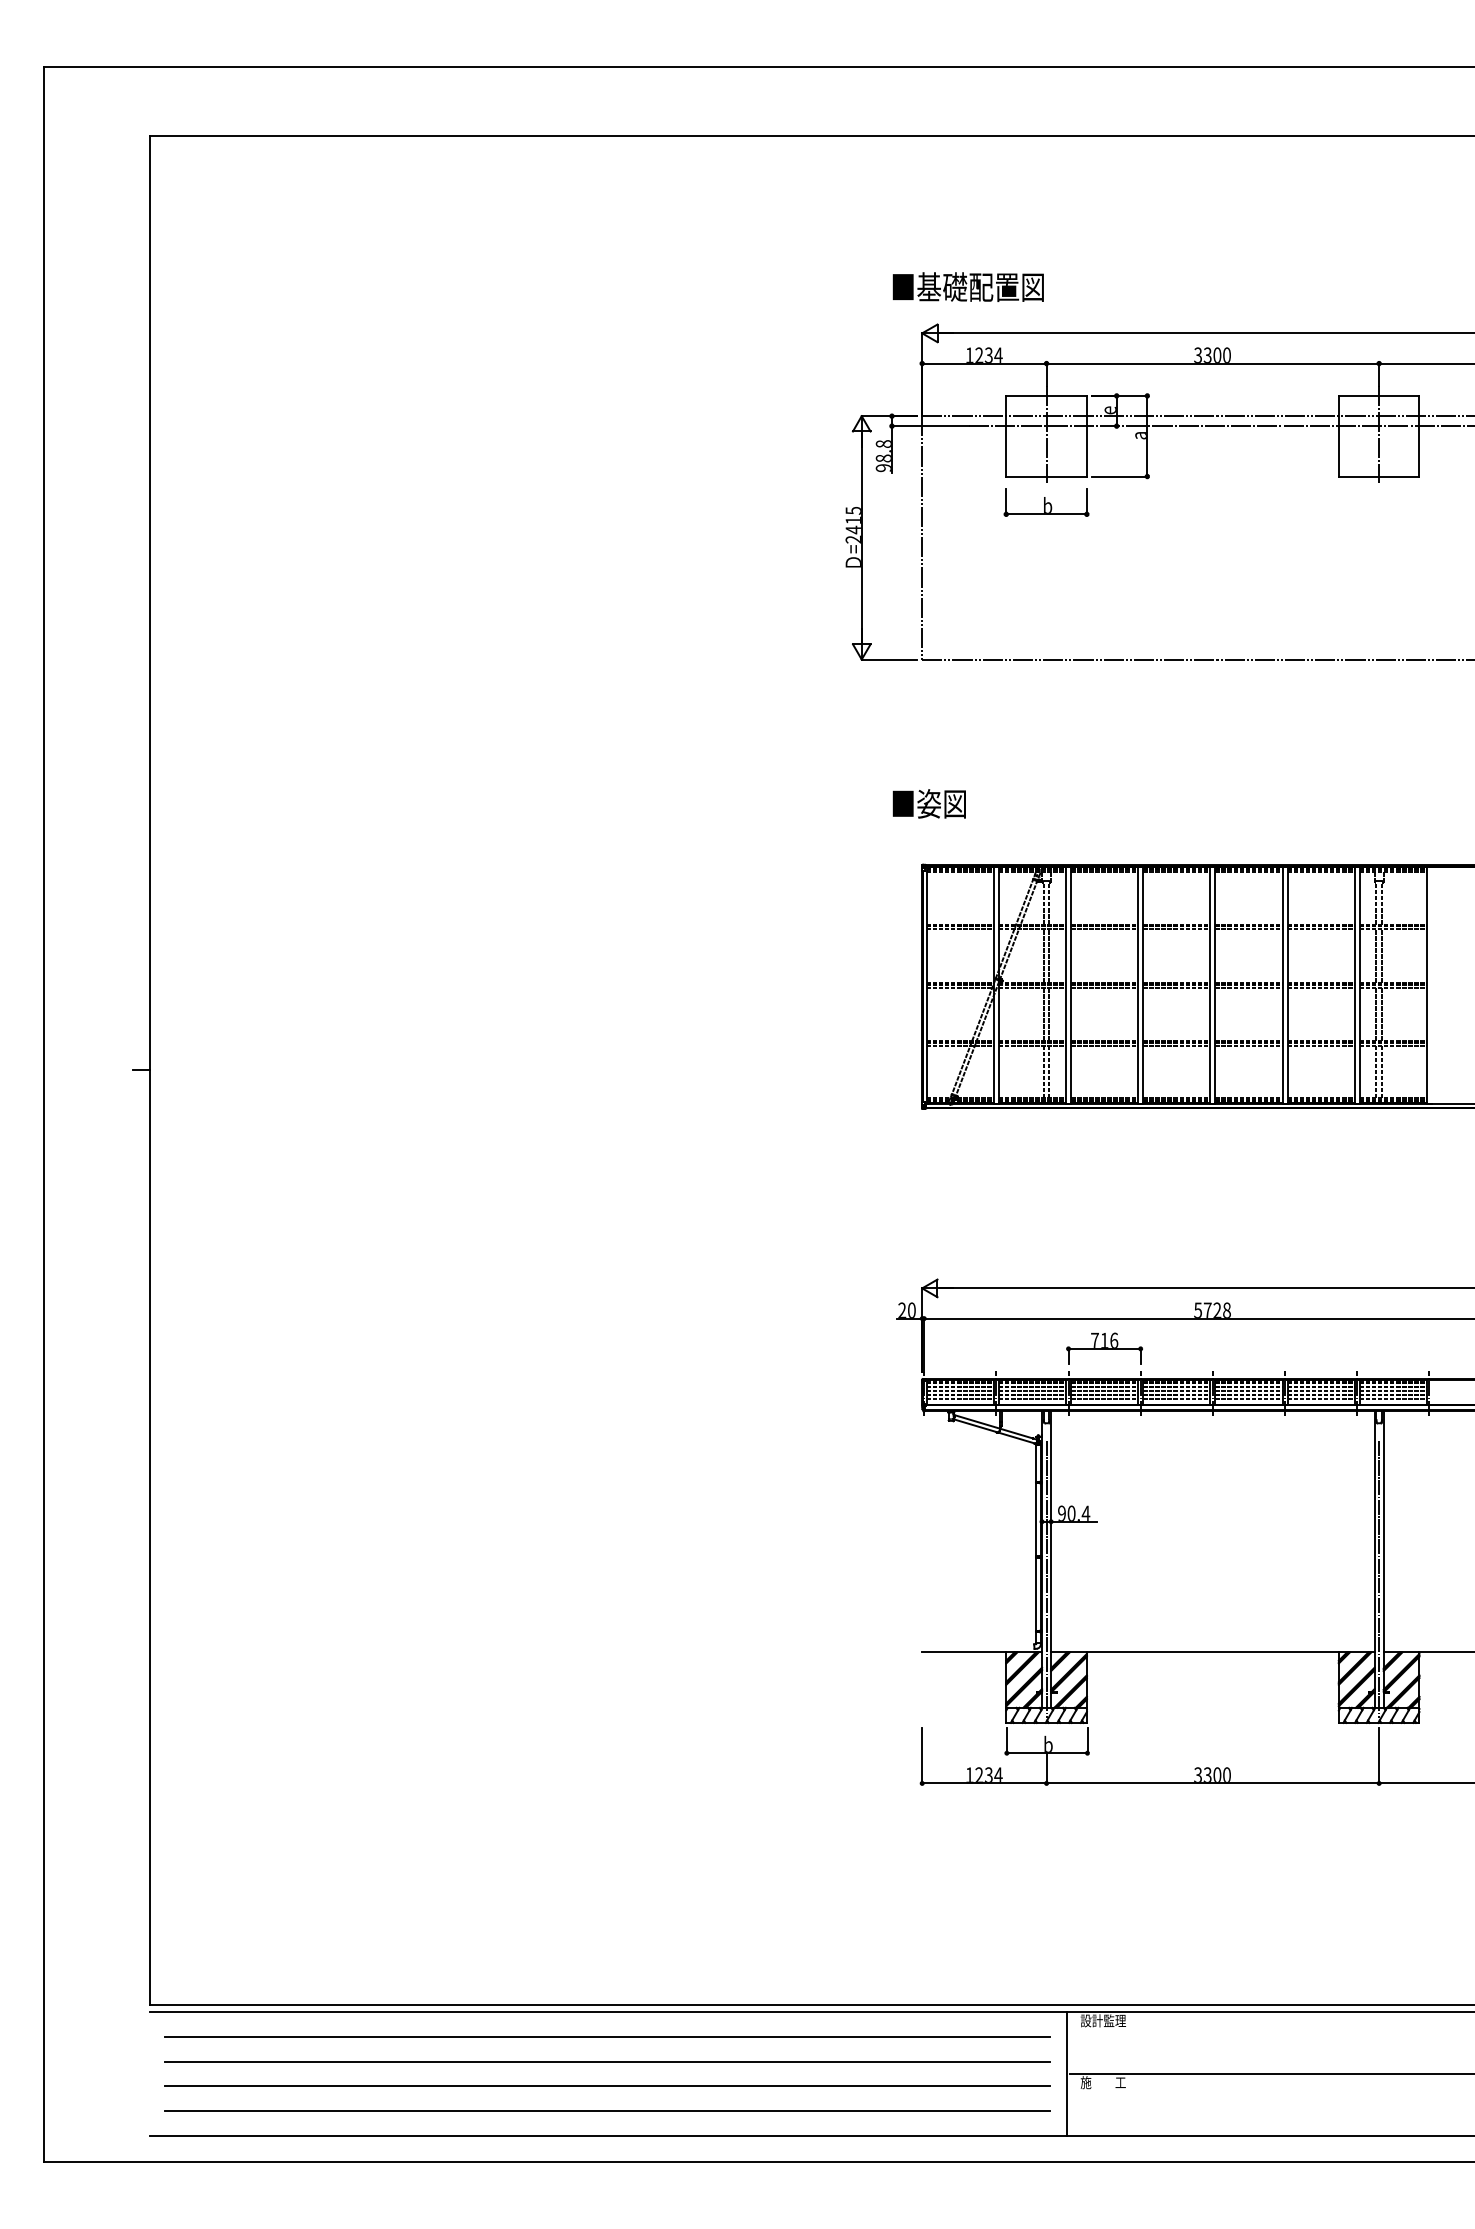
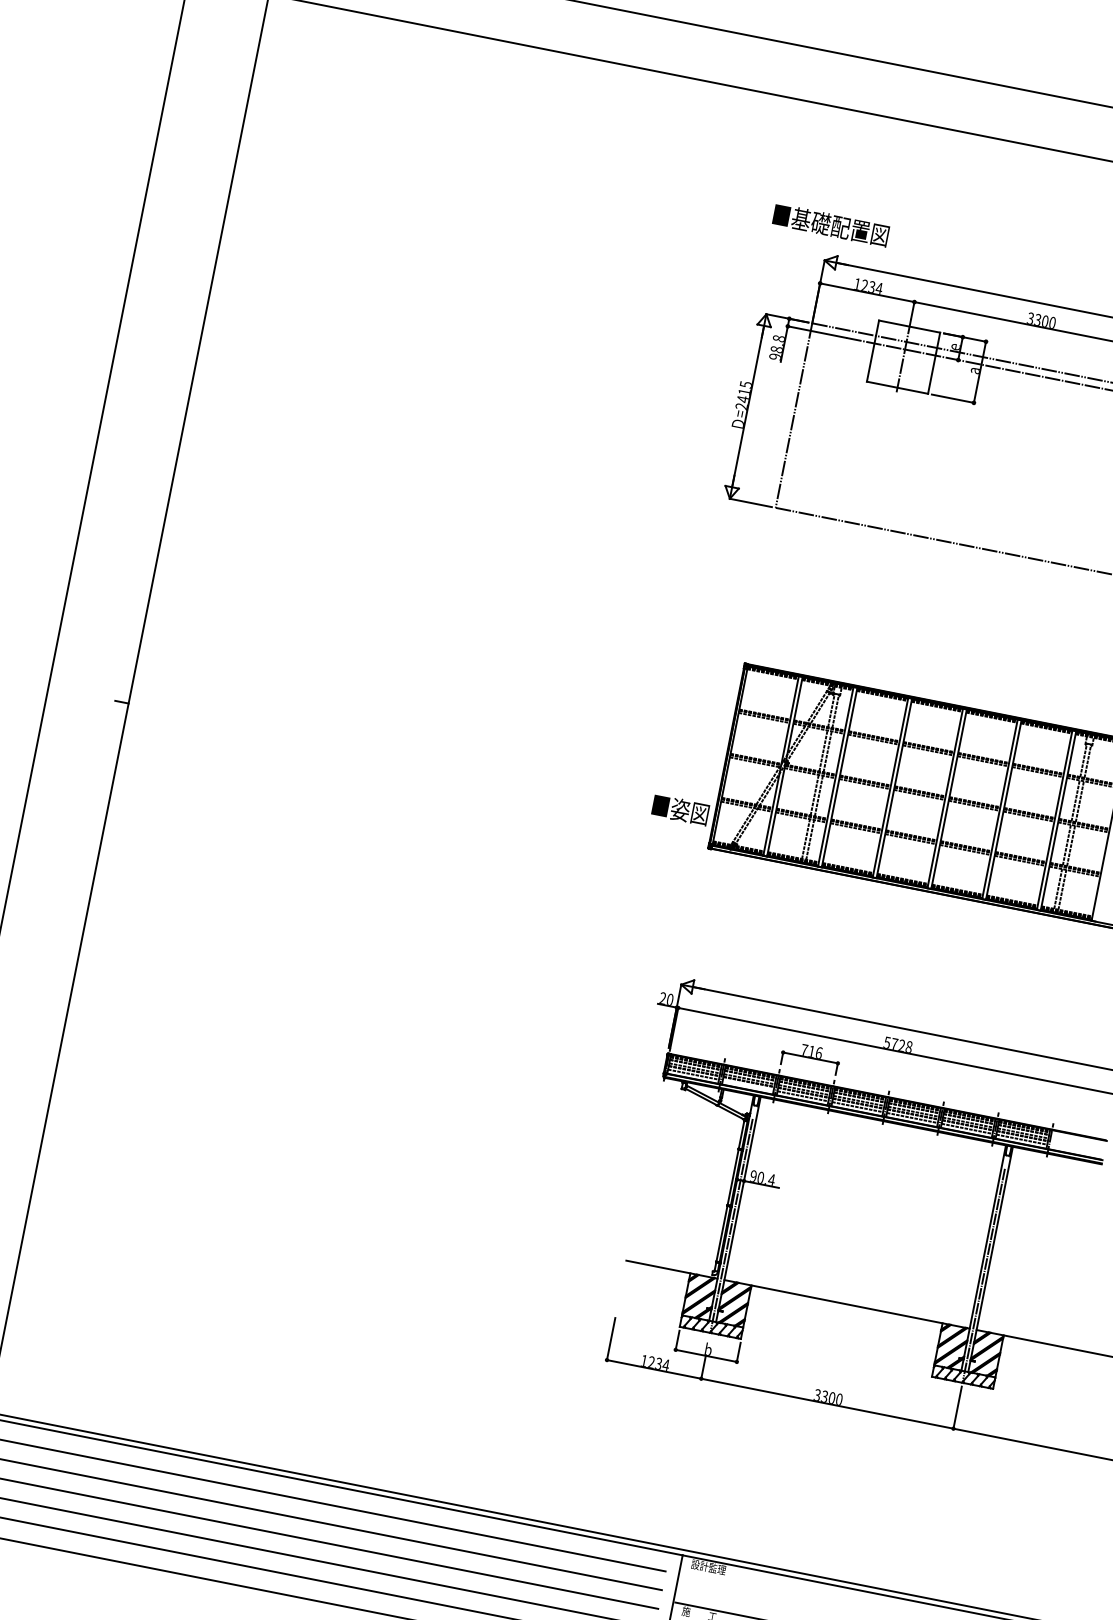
text: (967, 286) -> (830, 224), moved
part: (1046, 502) -> (893, 407), removed
text: (928, 803) -> (679, 809), moved
line: (1032, 1399) -> (748, 1085), removed

